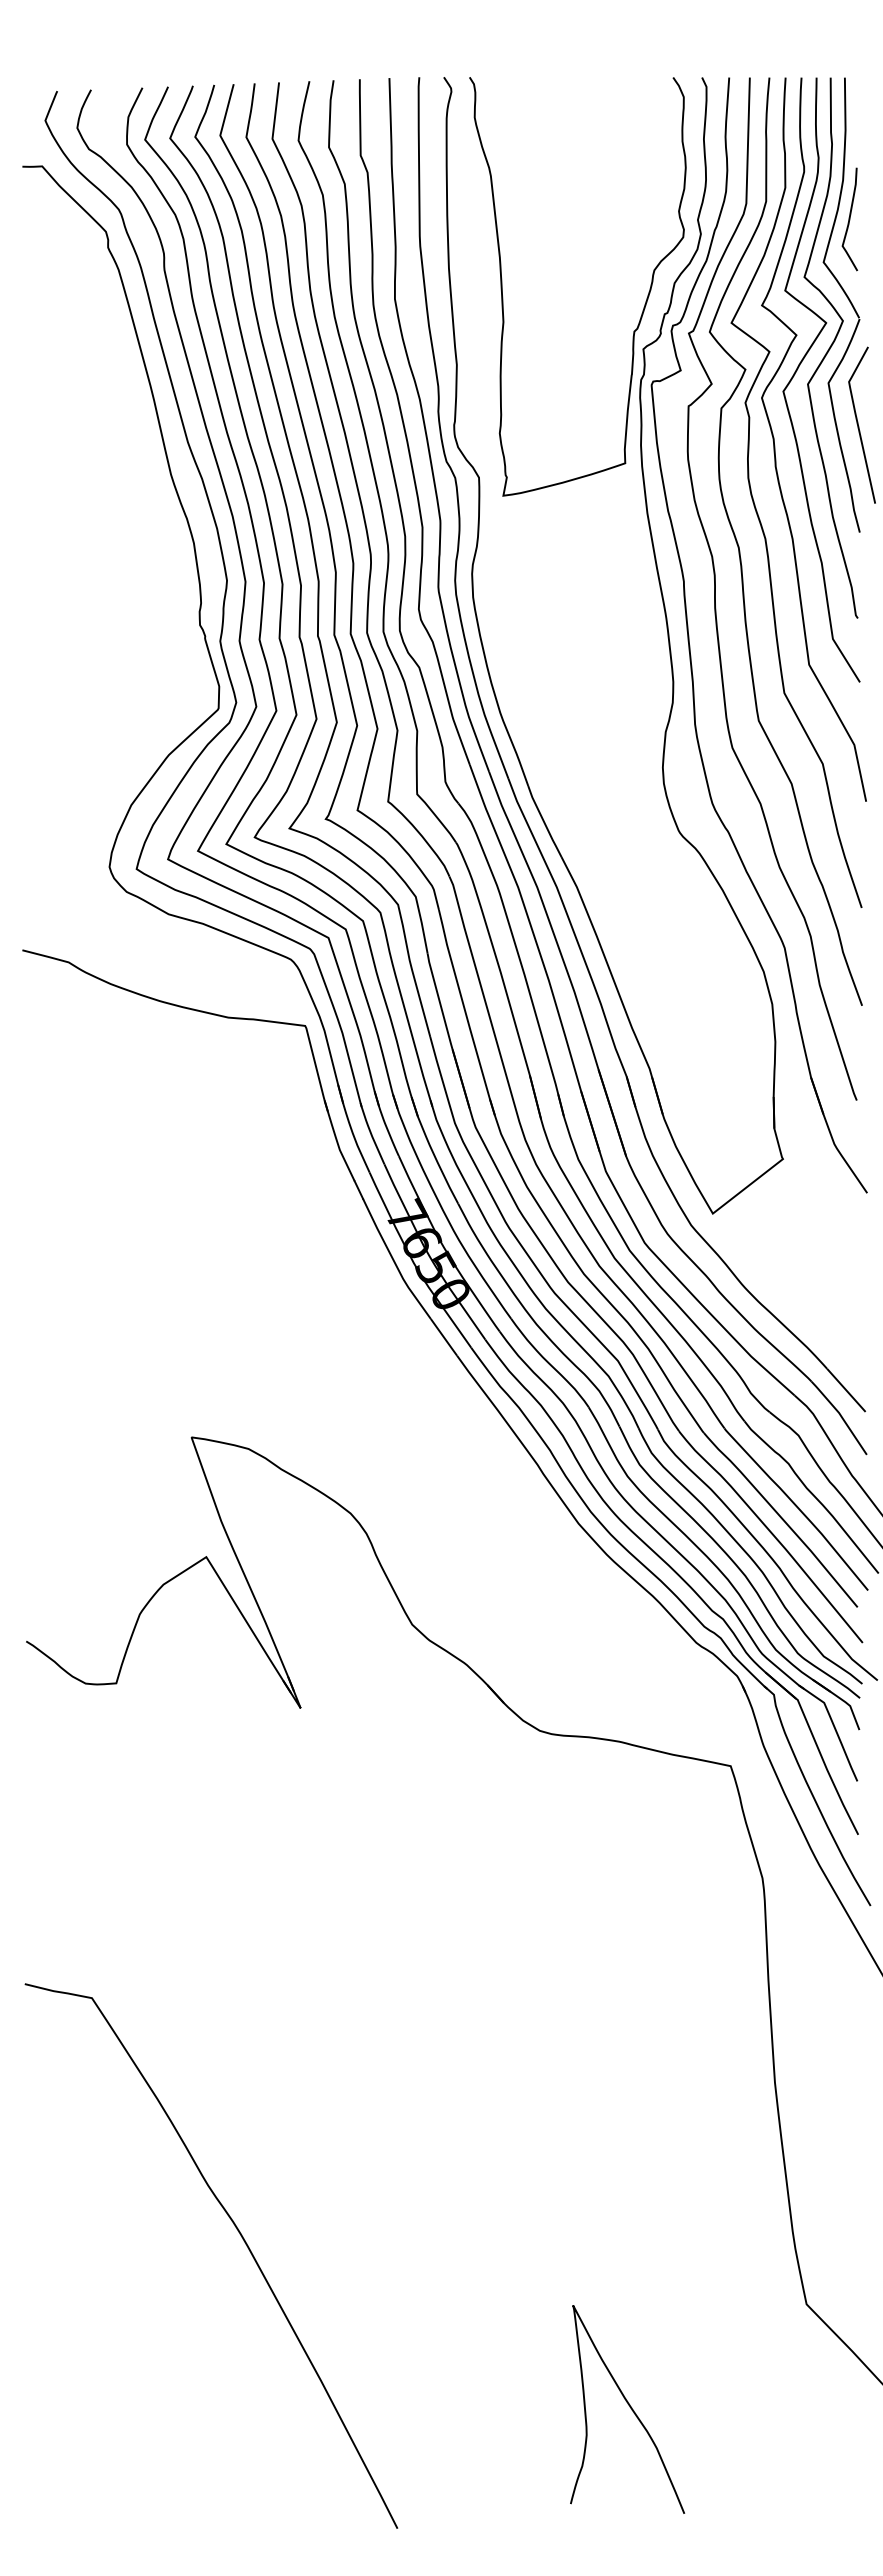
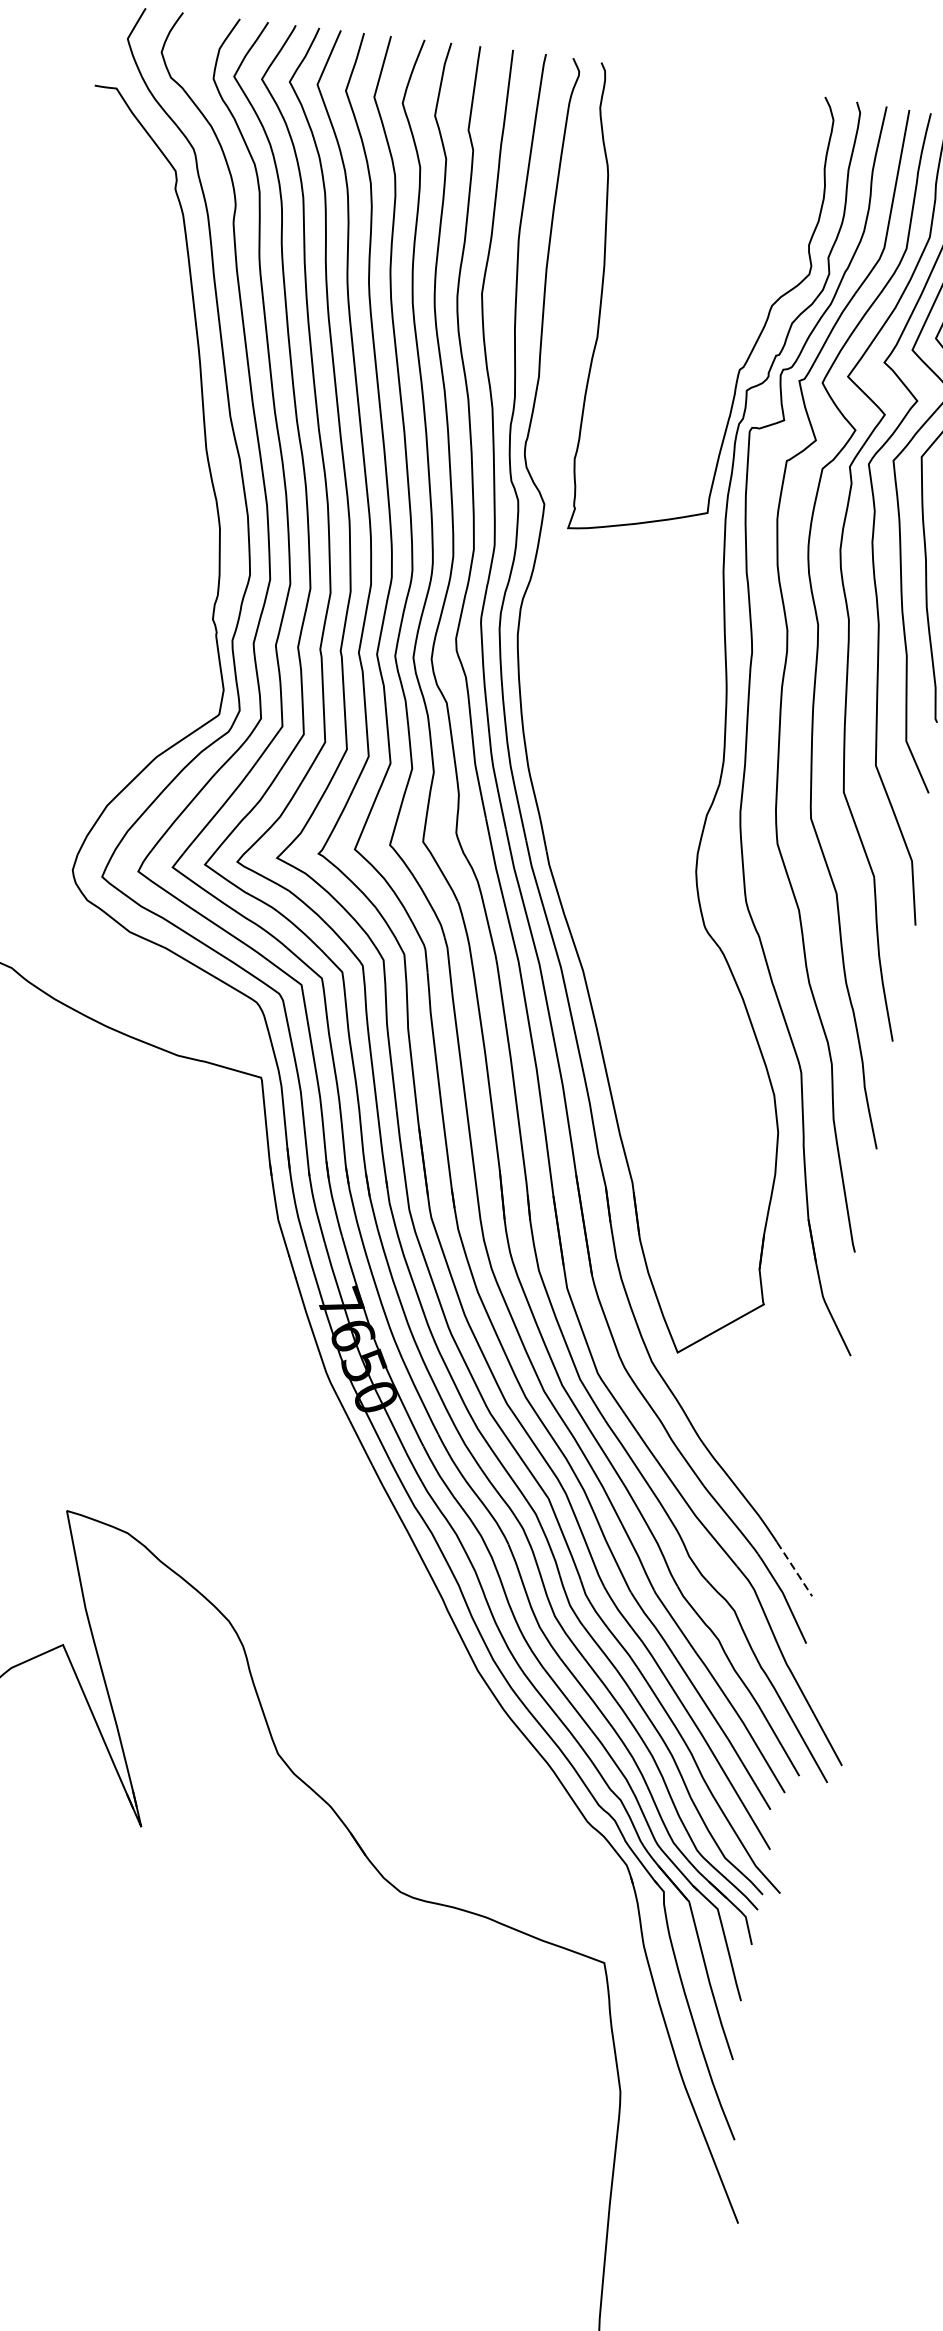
line: (846, 1390) -> (794, 1569), solid -> dashed

